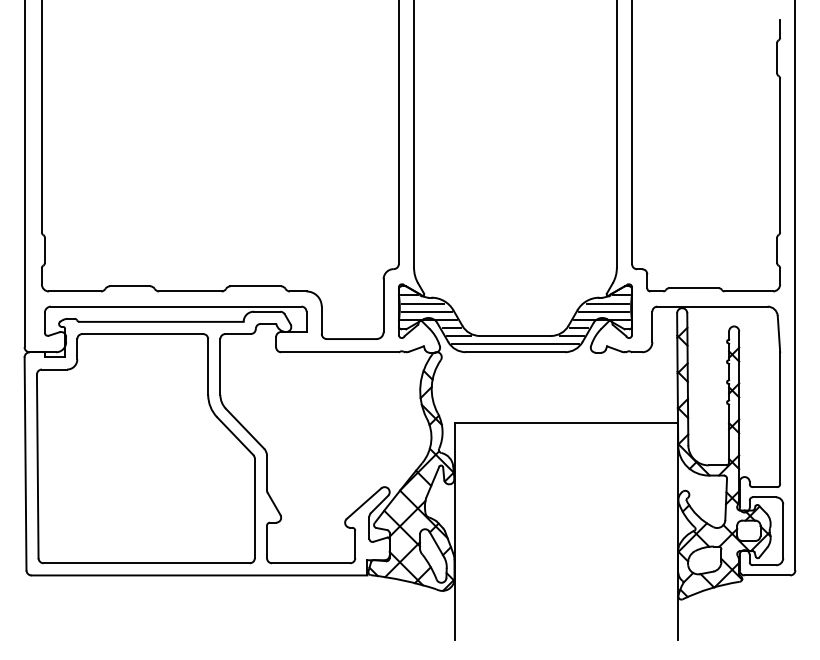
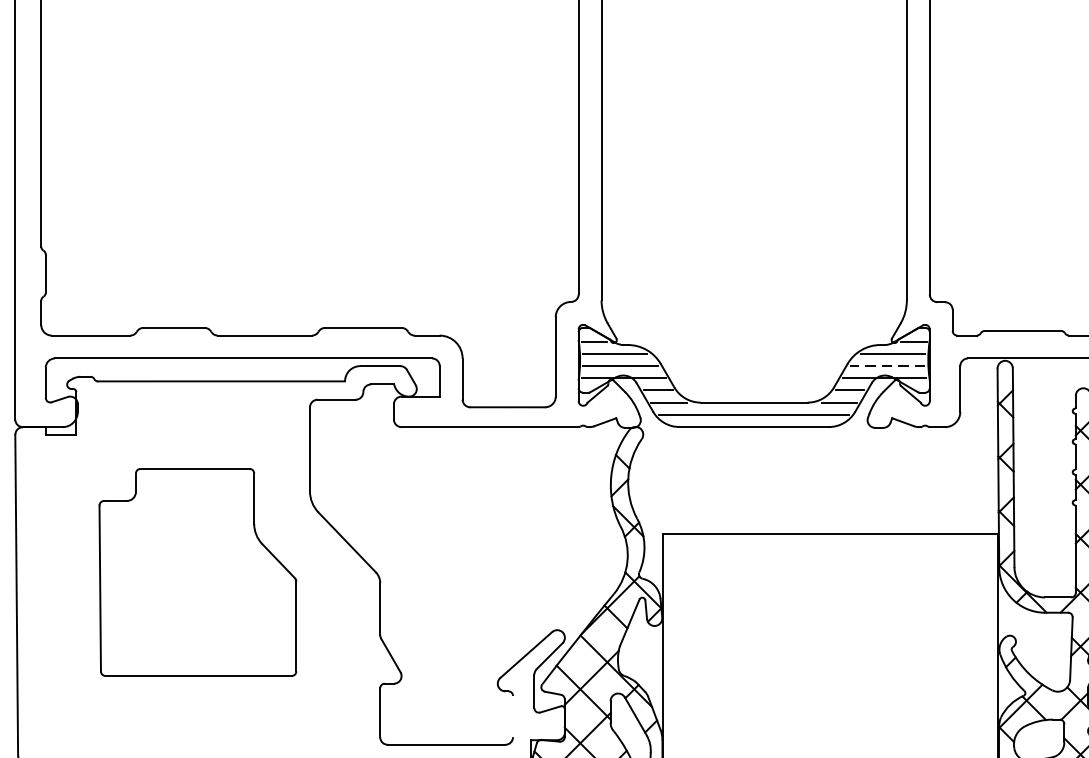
line: (603, 311) -> (886, 365), solid -> dashed
part: (145, 448) -> (197, 572), size x0.6
line: (355, 544) -> (513, 716), removed

